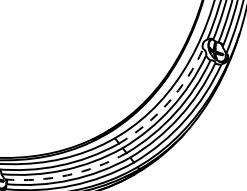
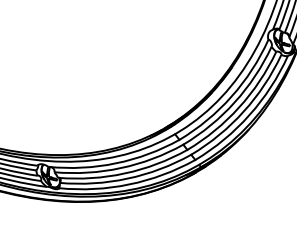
arc: (168, 102) -> (231, 96), dashed -> solid
arc: (67, 175) -> (124, 173), dashed -> solid

